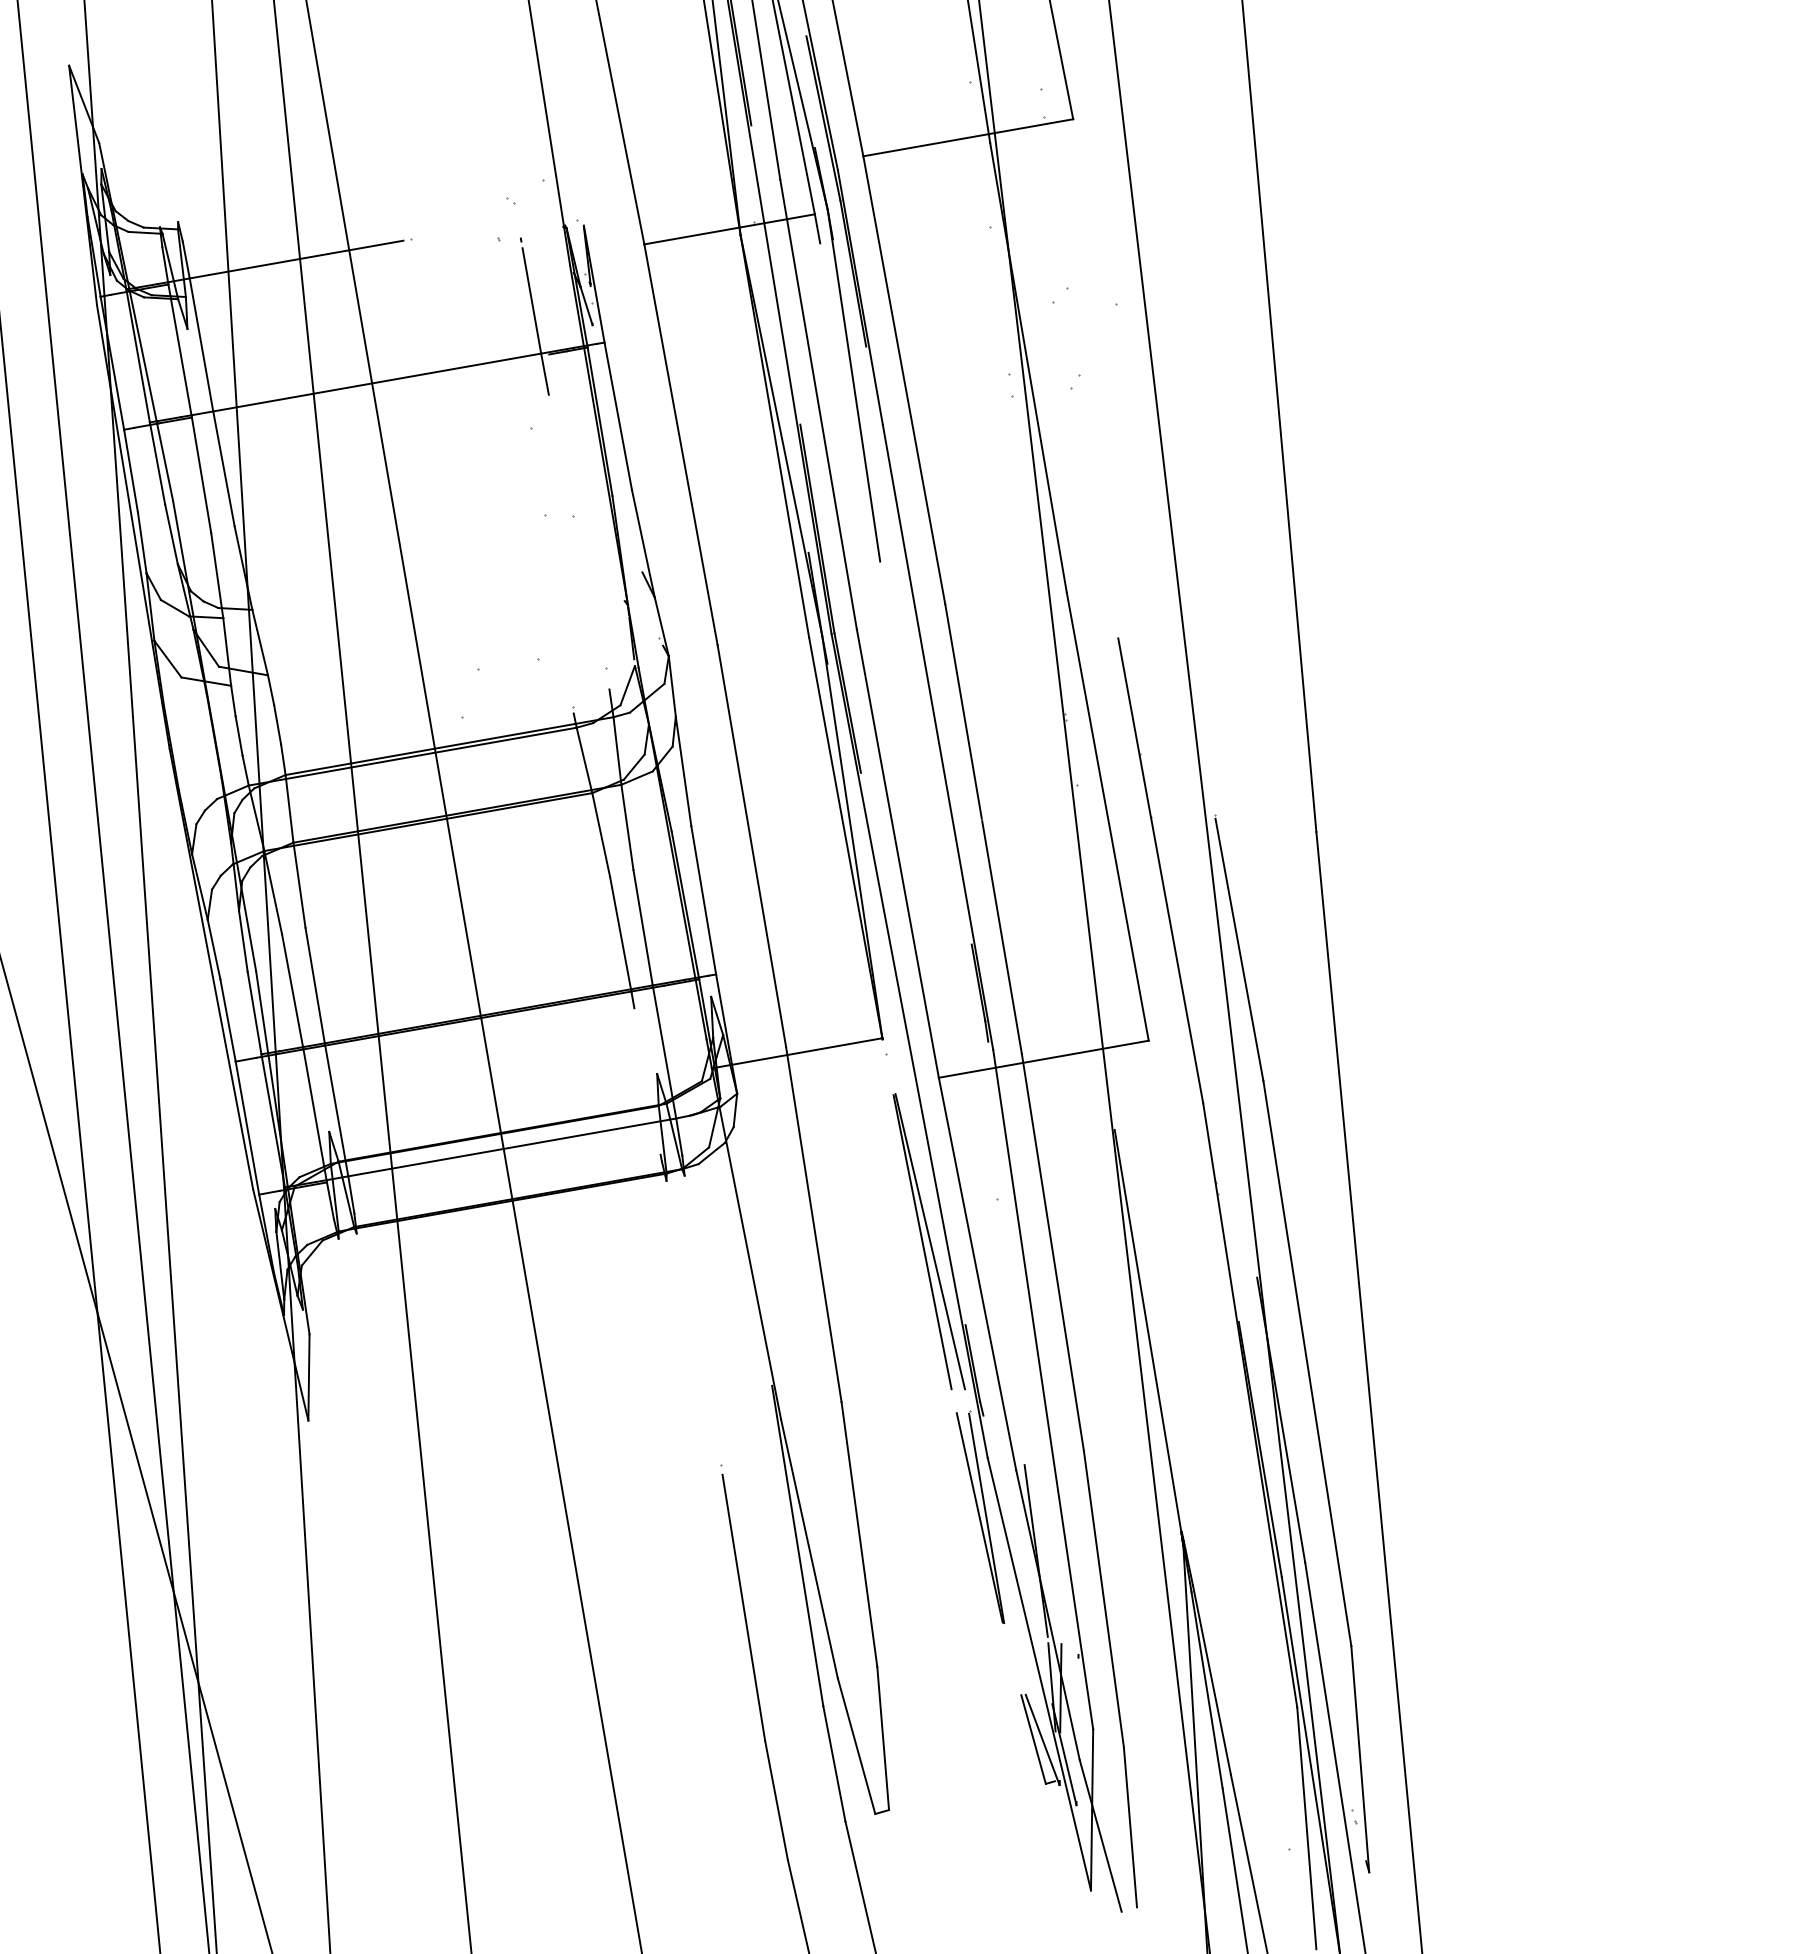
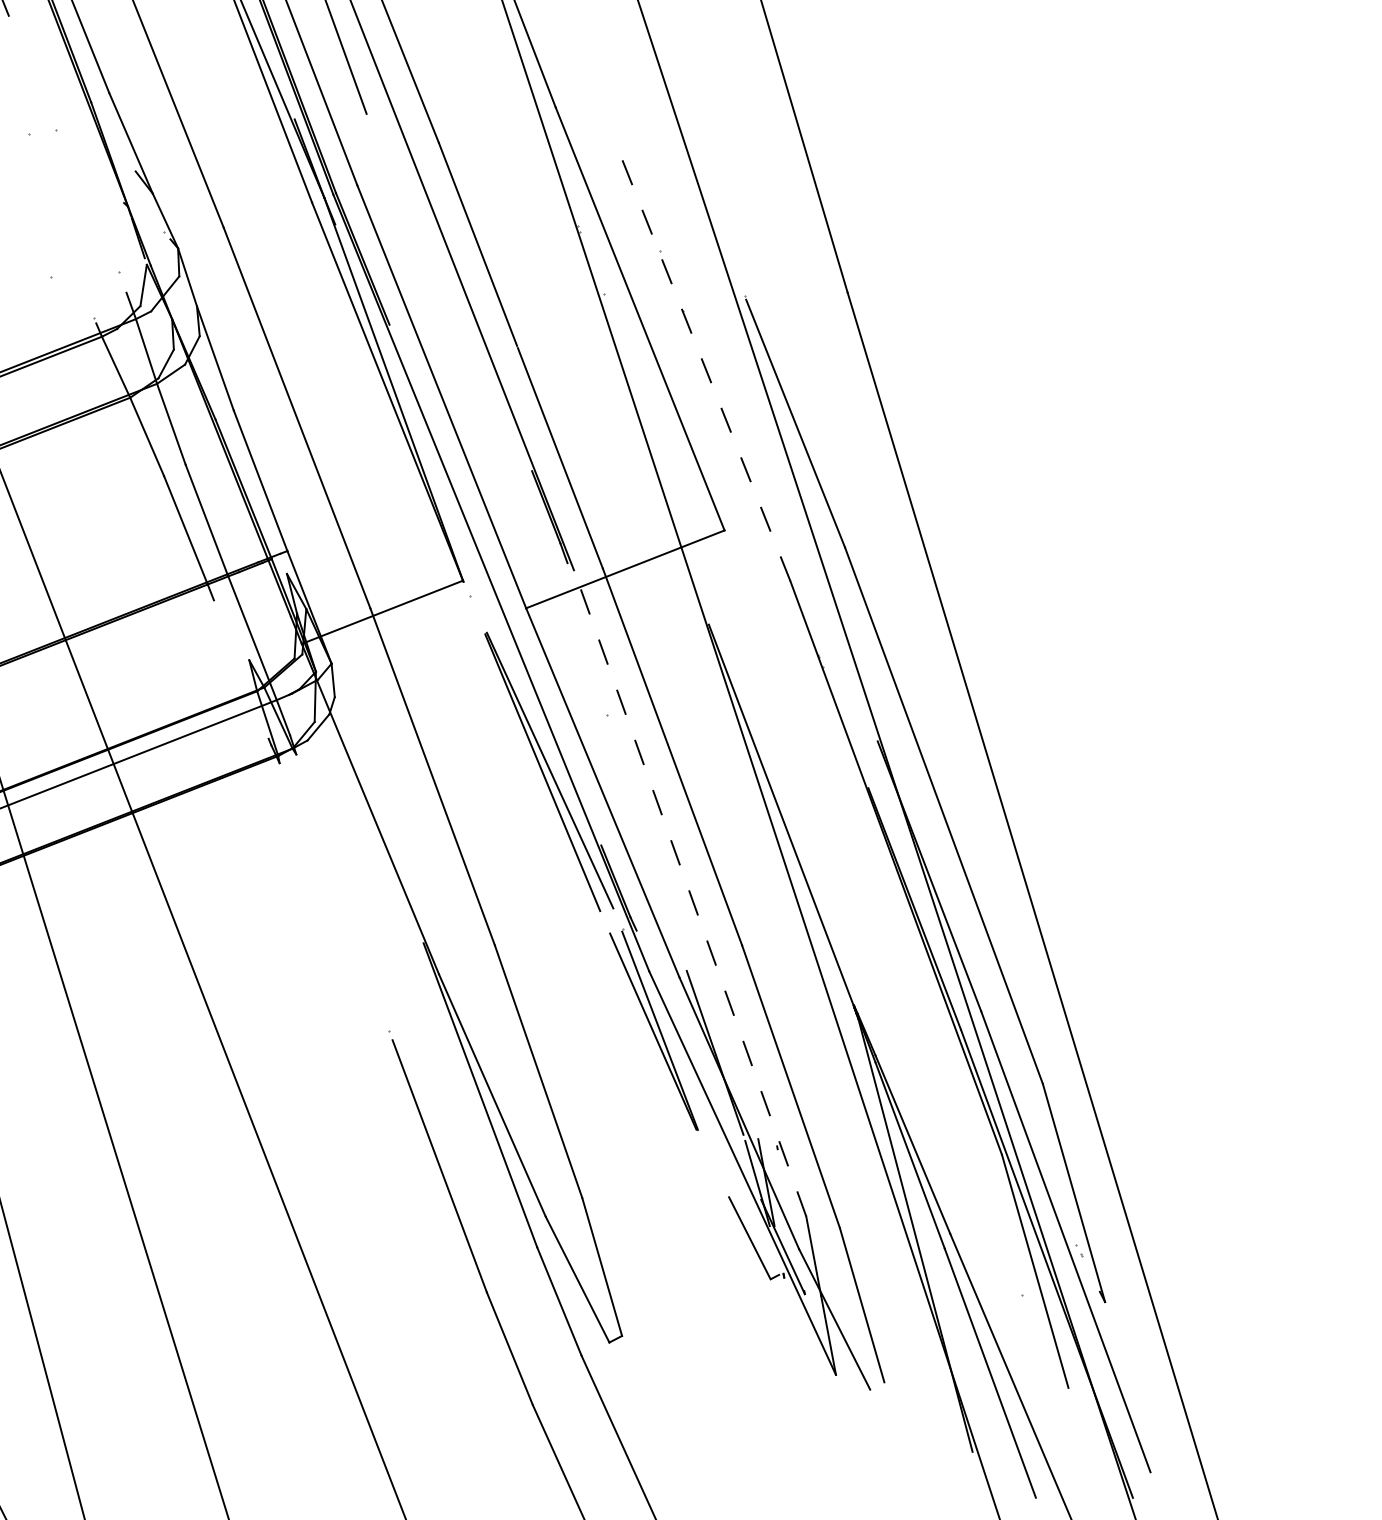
line: (1160, 870) -> (702, 361), solid -> dashed
line: (1043, 1389) -> (690, 893), solid -> dashed
line: (1042, 1739) -> (758, 1236), removed

